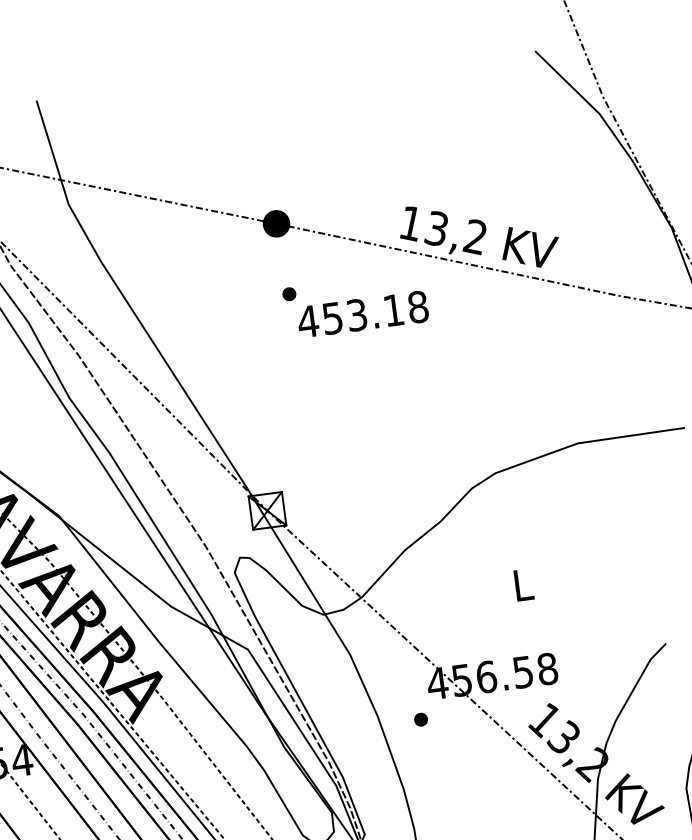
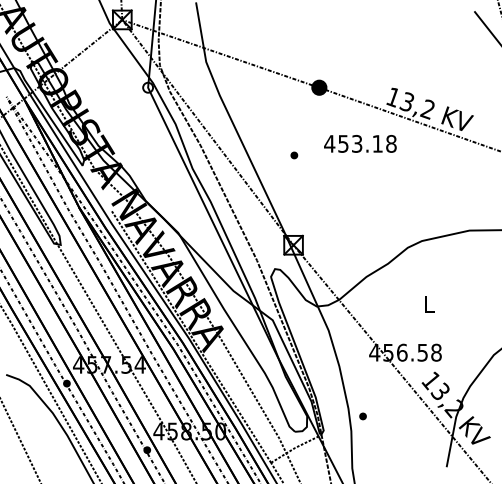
part: (289, 294) -> (294, 155), moved
part: (420, 719) -> (362, 416), moved

